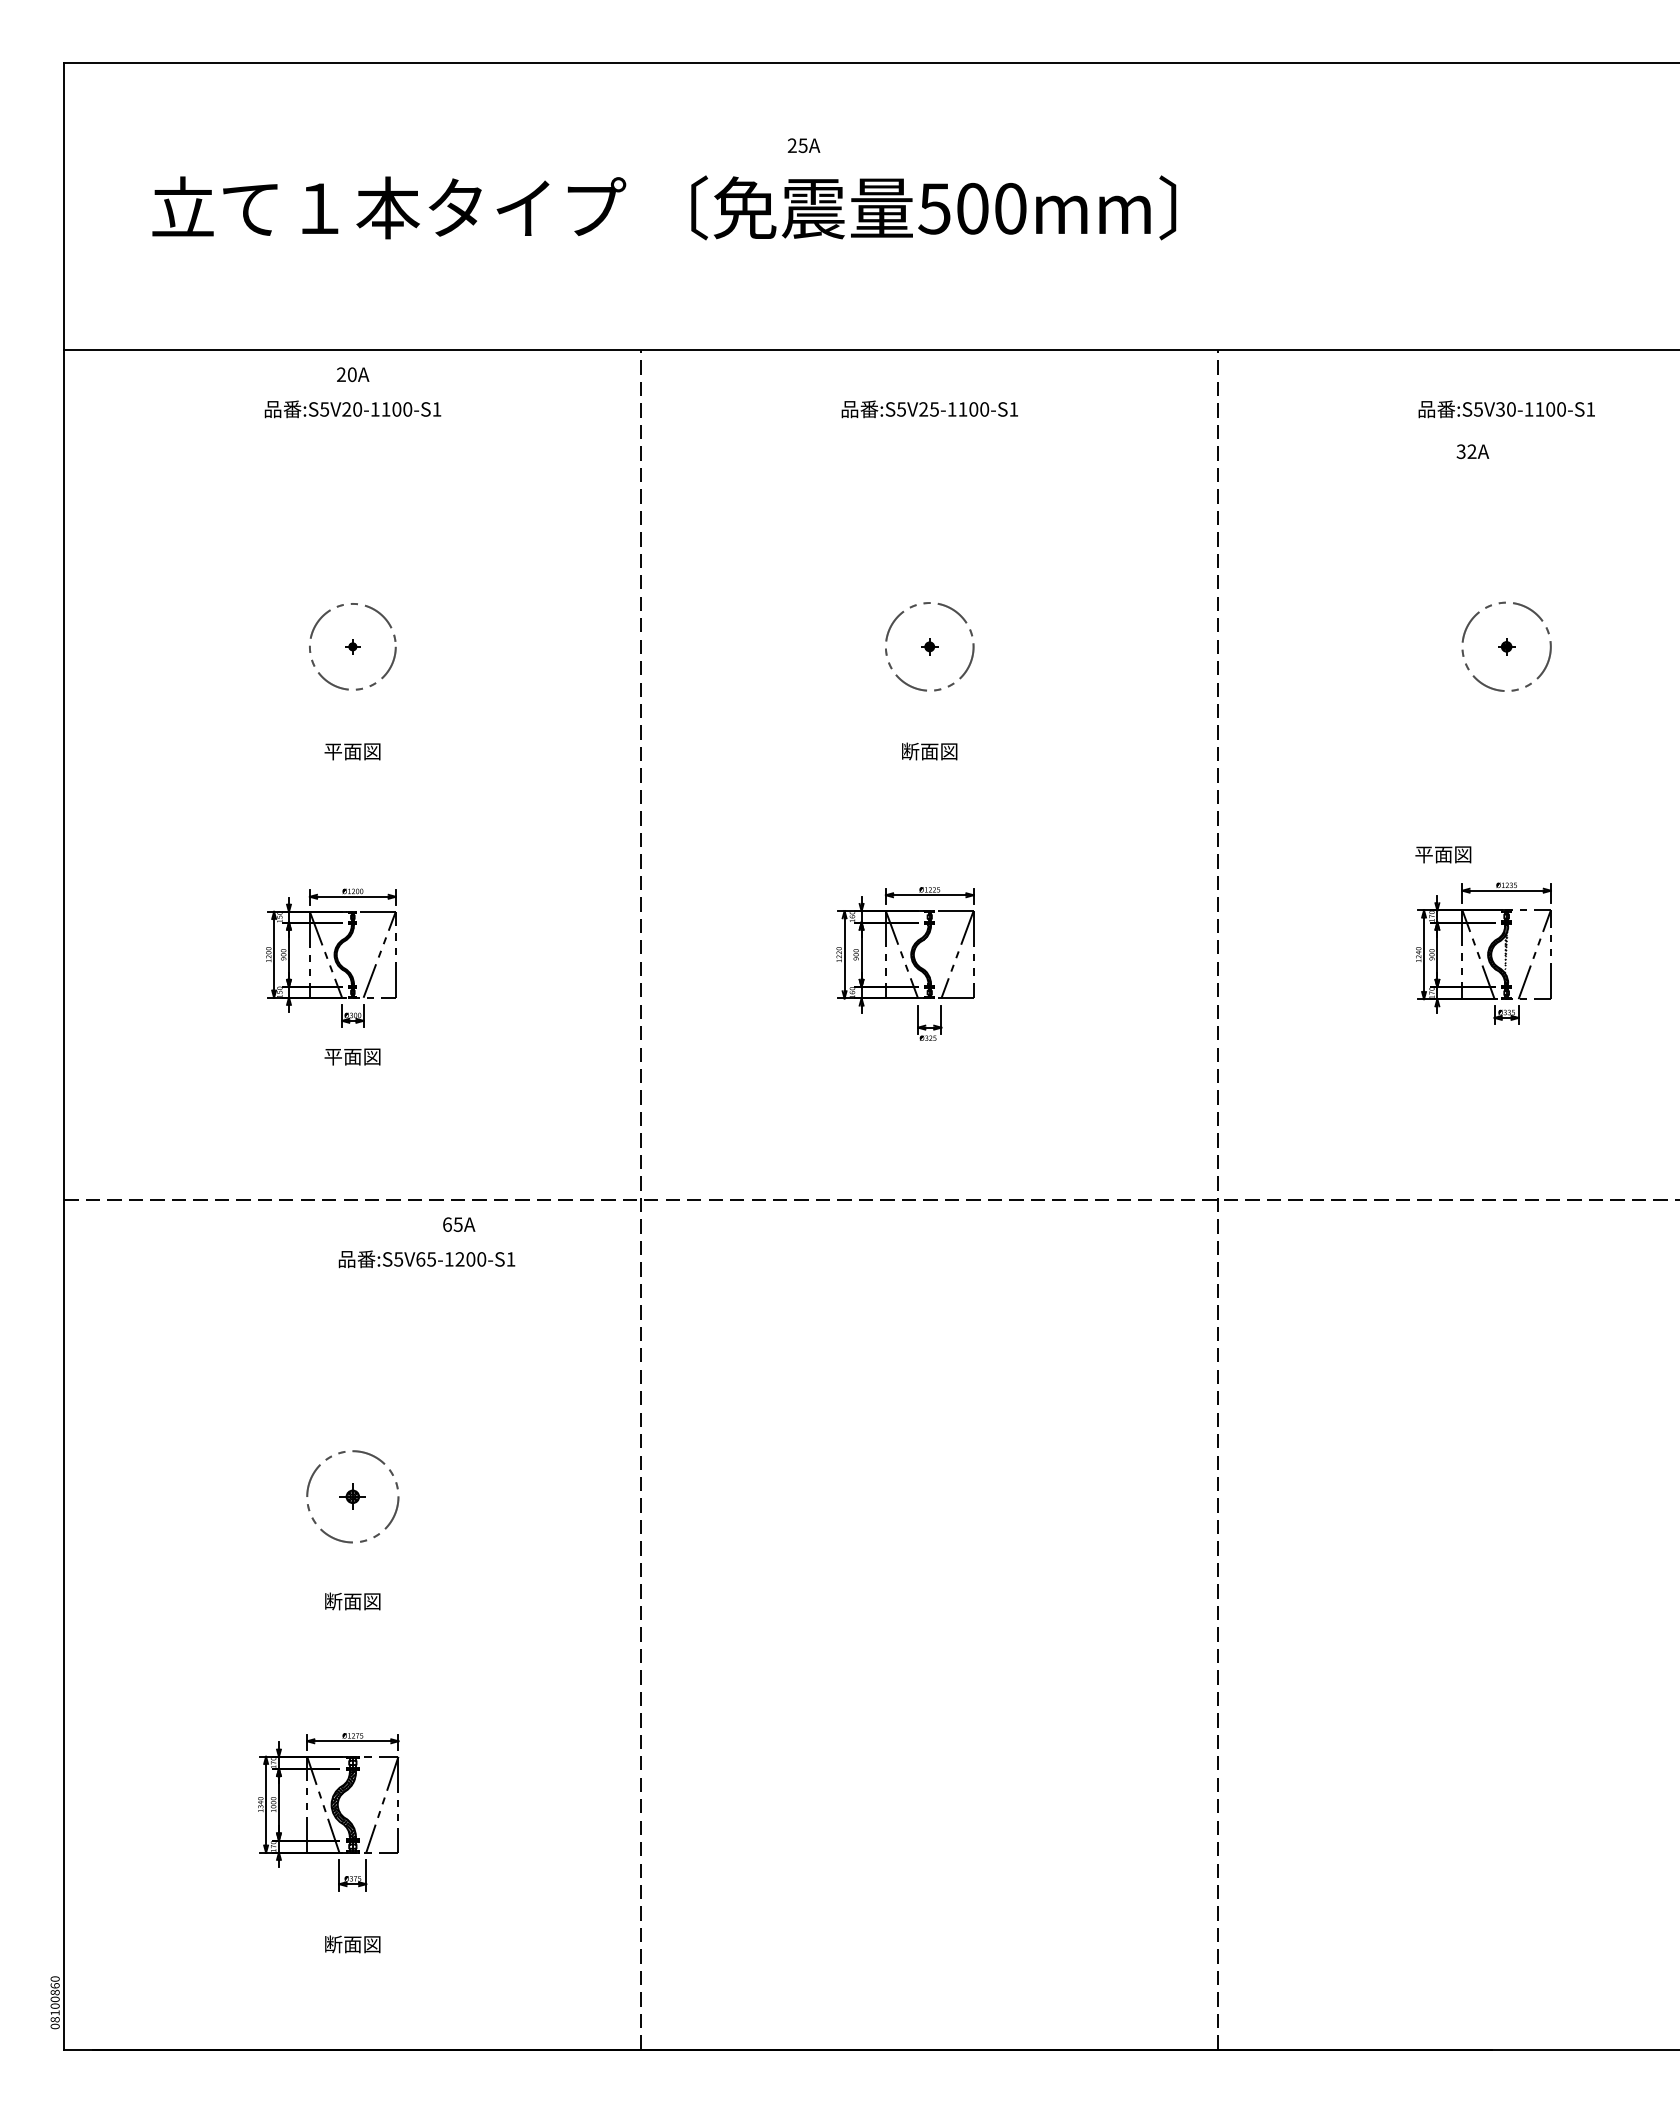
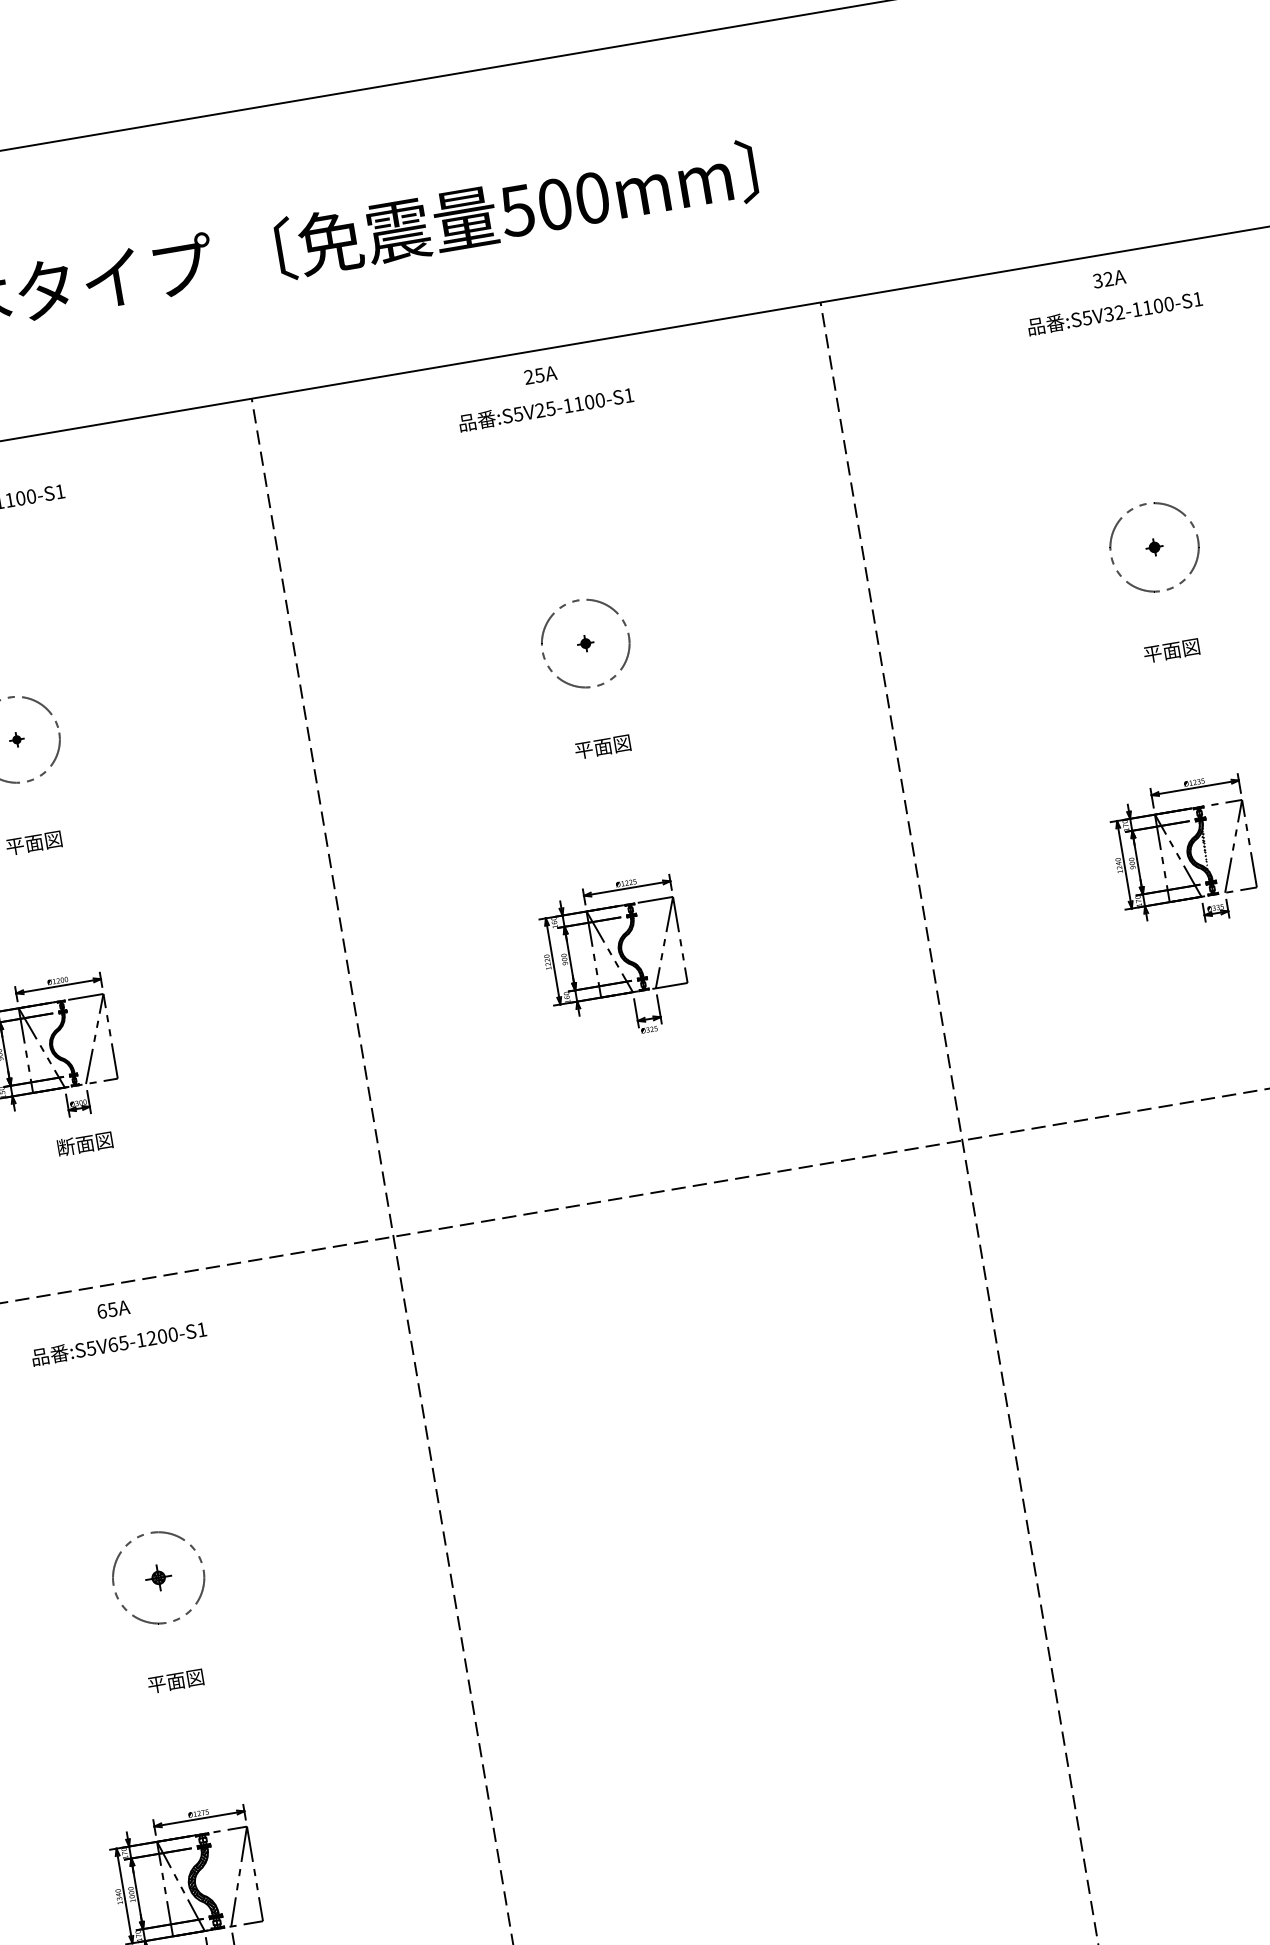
text: (803, 145) -> (540, 375), moved
text: (1511, 409) -> (1119, 312), :S5V30-1100-S1 -> :S5V32-1100-S1
text: (1472, 451) -> (1109, 278), moved
text: (910, 751) -> (584, 750), 断面図 -> 平面図
text: (1443, 854) -> (1171, 650), moved
text: (333, 1056) -> (66, 1146), 平面図 -> 断面図
text: (459, 1224) -> (113, 1309), moved
text: (426, 1259) -> (118, 1343), moved
text: (333, 1601) -> (157, 1684), 断面図 -> 平面図

